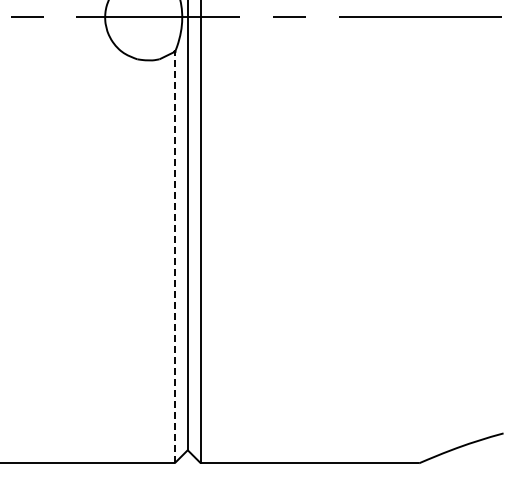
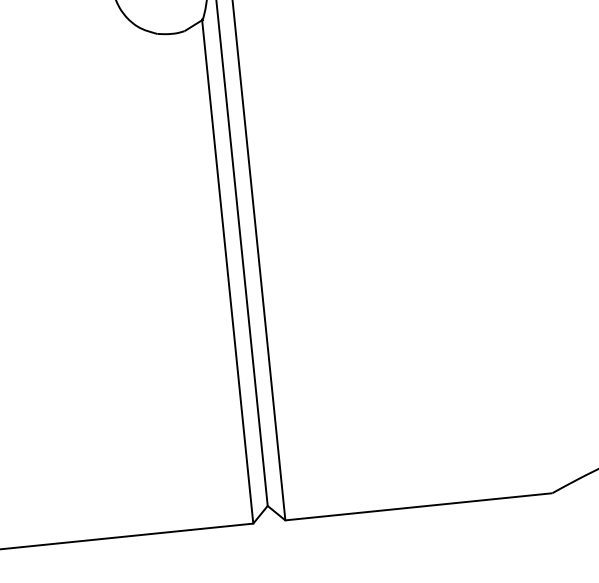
line: (174, 257) -> (227, 271), dashed -> solid

